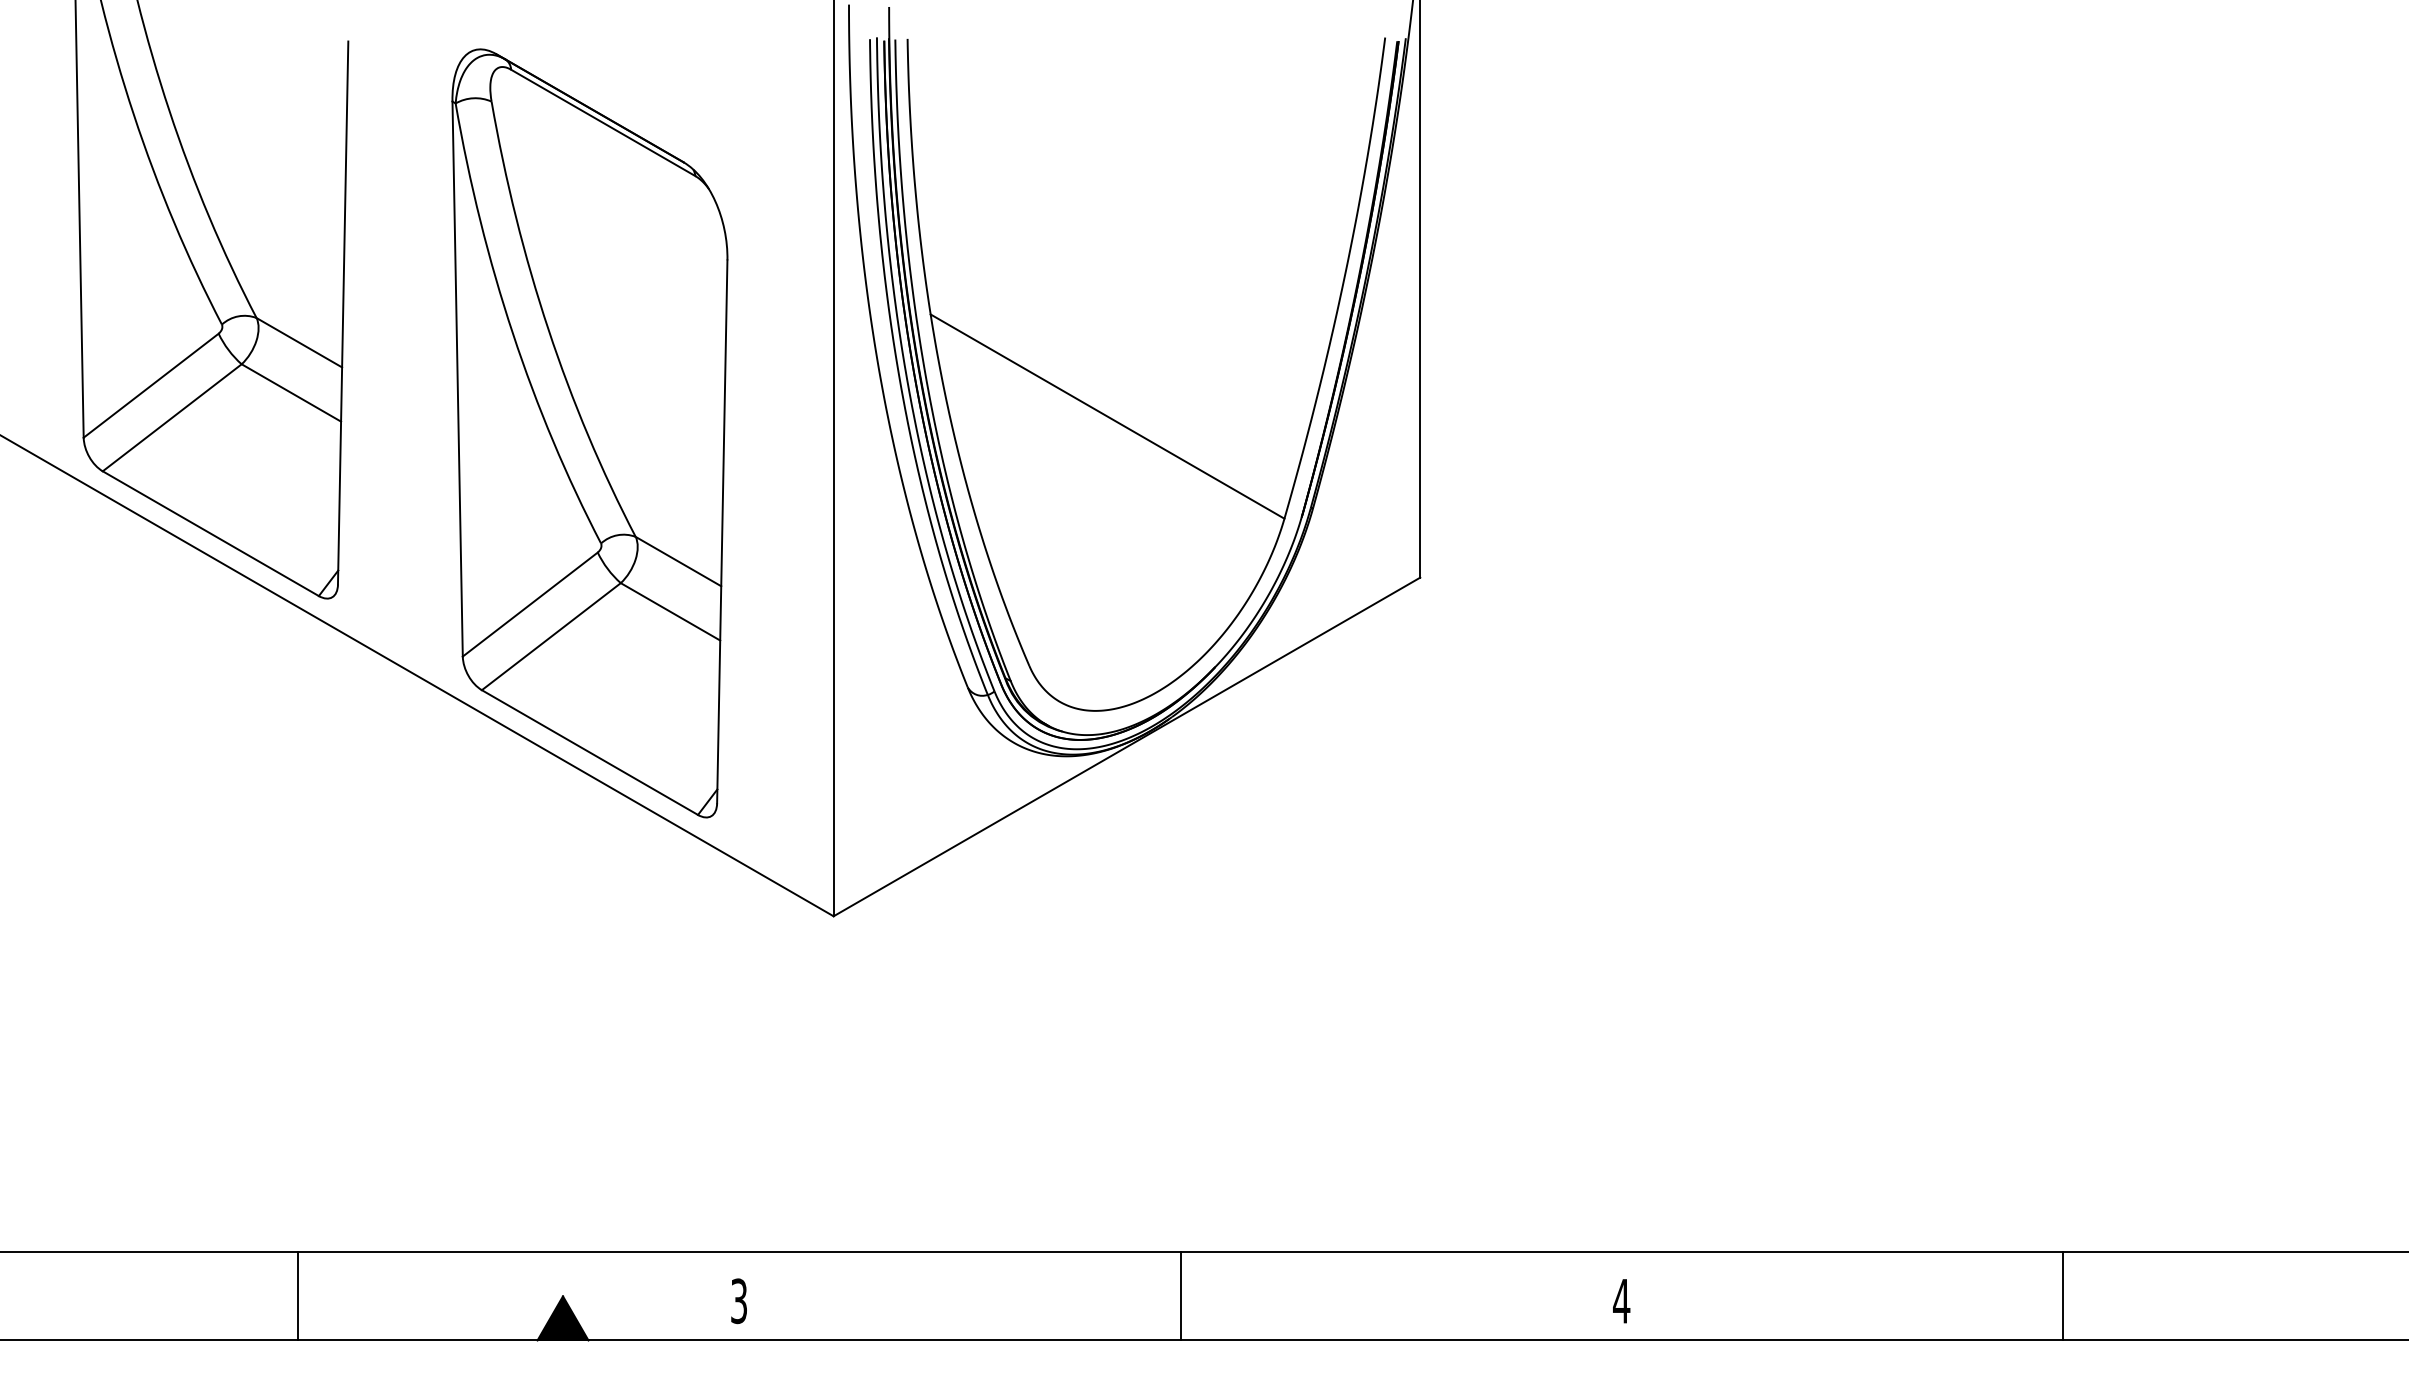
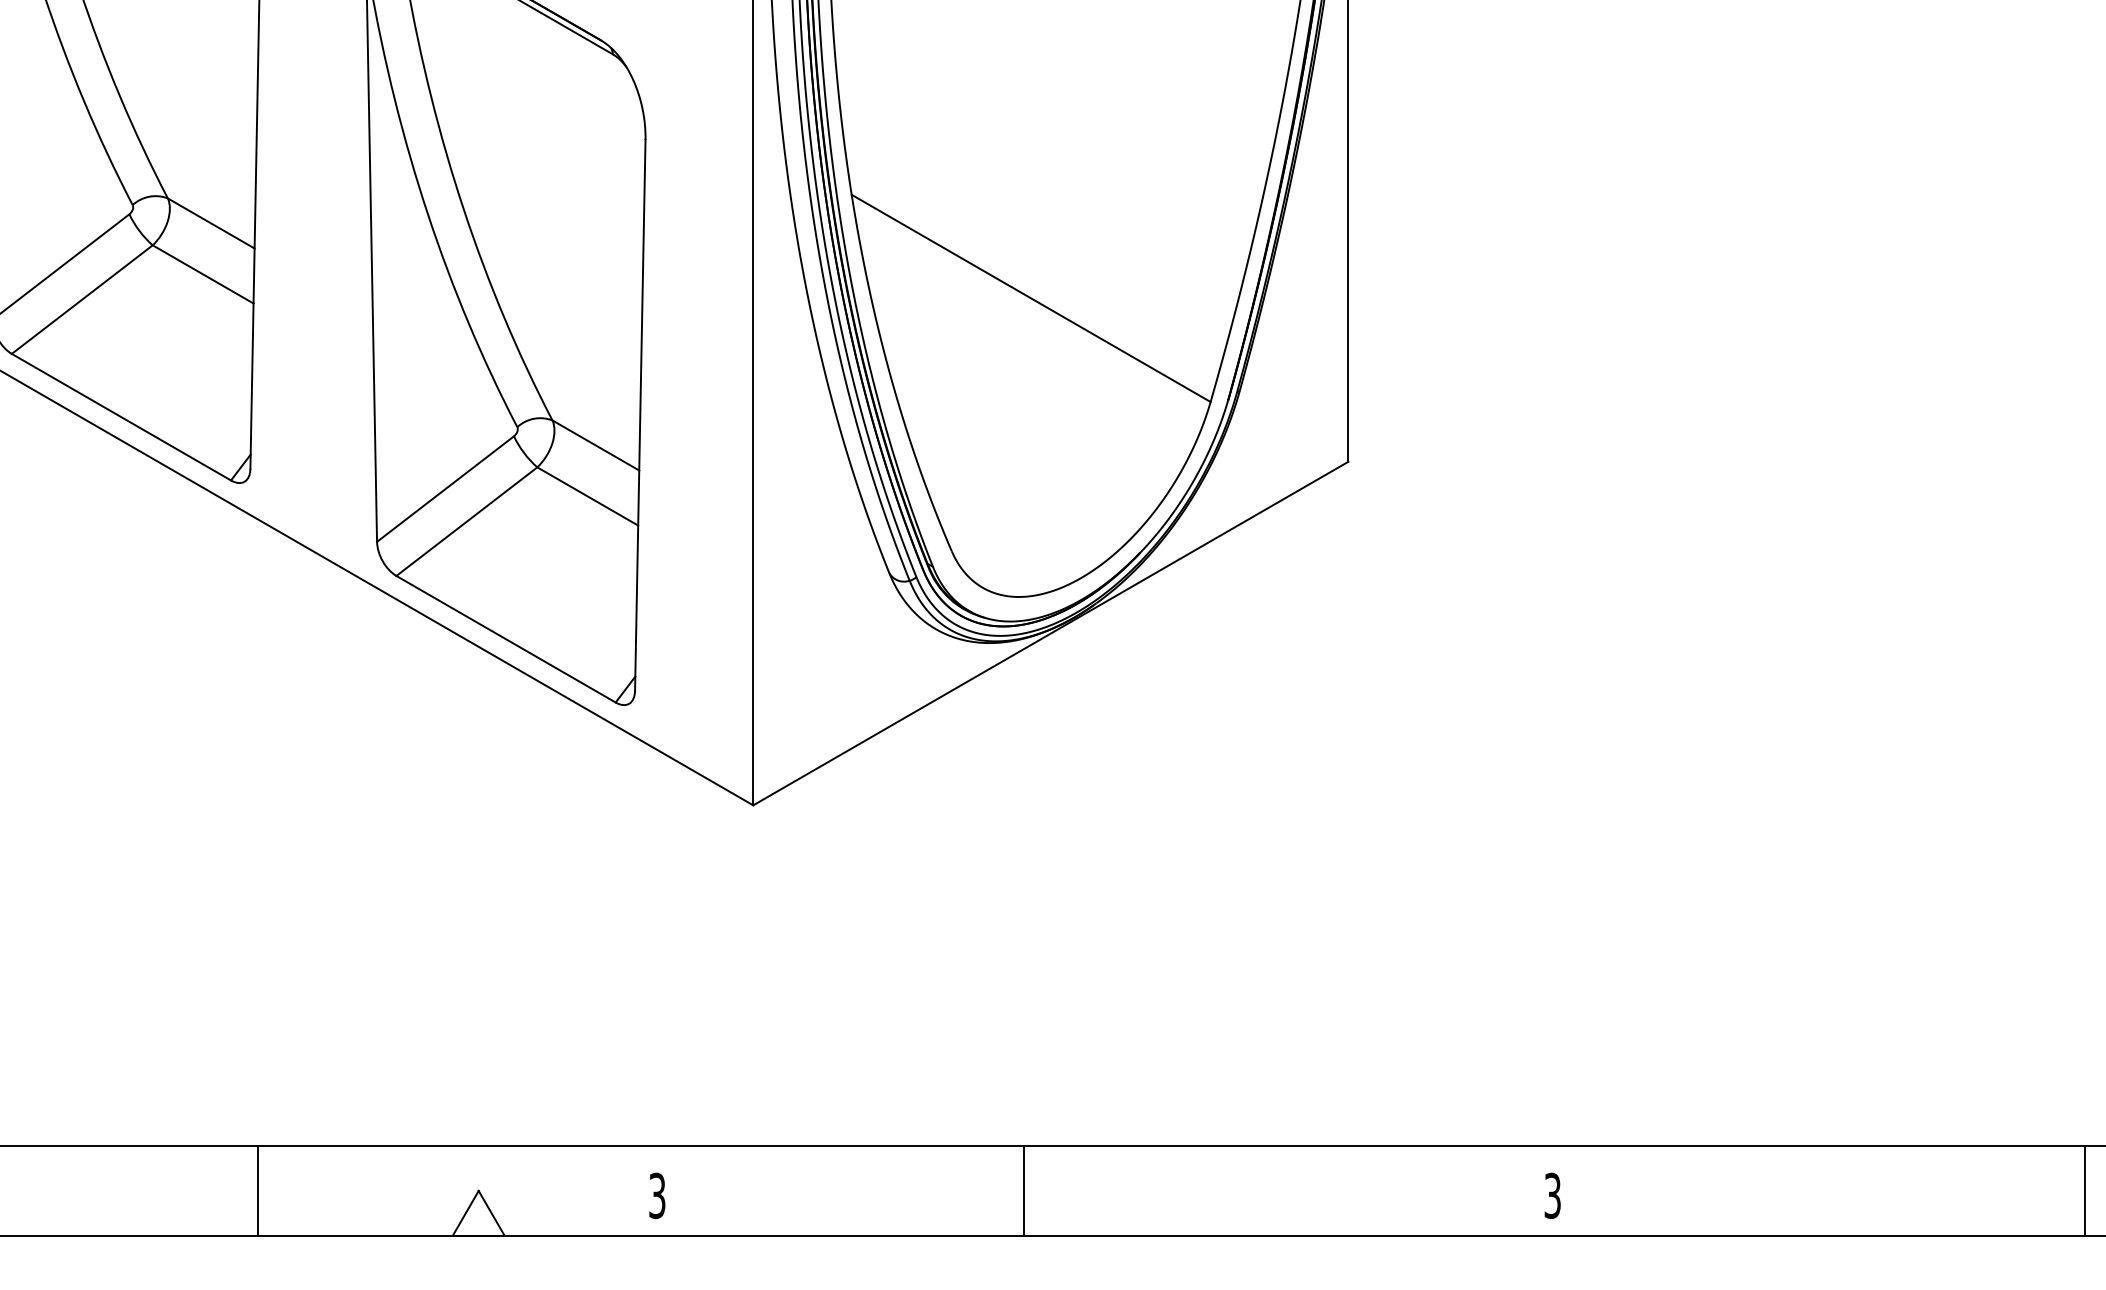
line: (298, 1296) -> (258, 1191), moved
line: (1180, 1296) -> (1023, 1191), moved
line: (2063, 1296) -> (2085, 1191), moved
text: (1621, 1301) -> (1552, 1196), 4 -> 3
fill: (562, 1318) -> (478, 1213), removed

